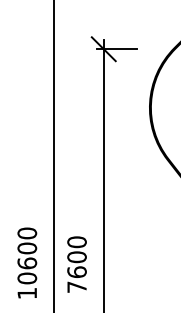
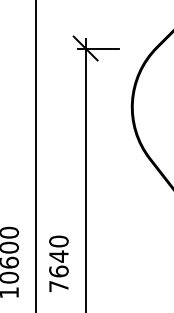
text: (76, 257) -> (58, 256), 7600 -> 7640

